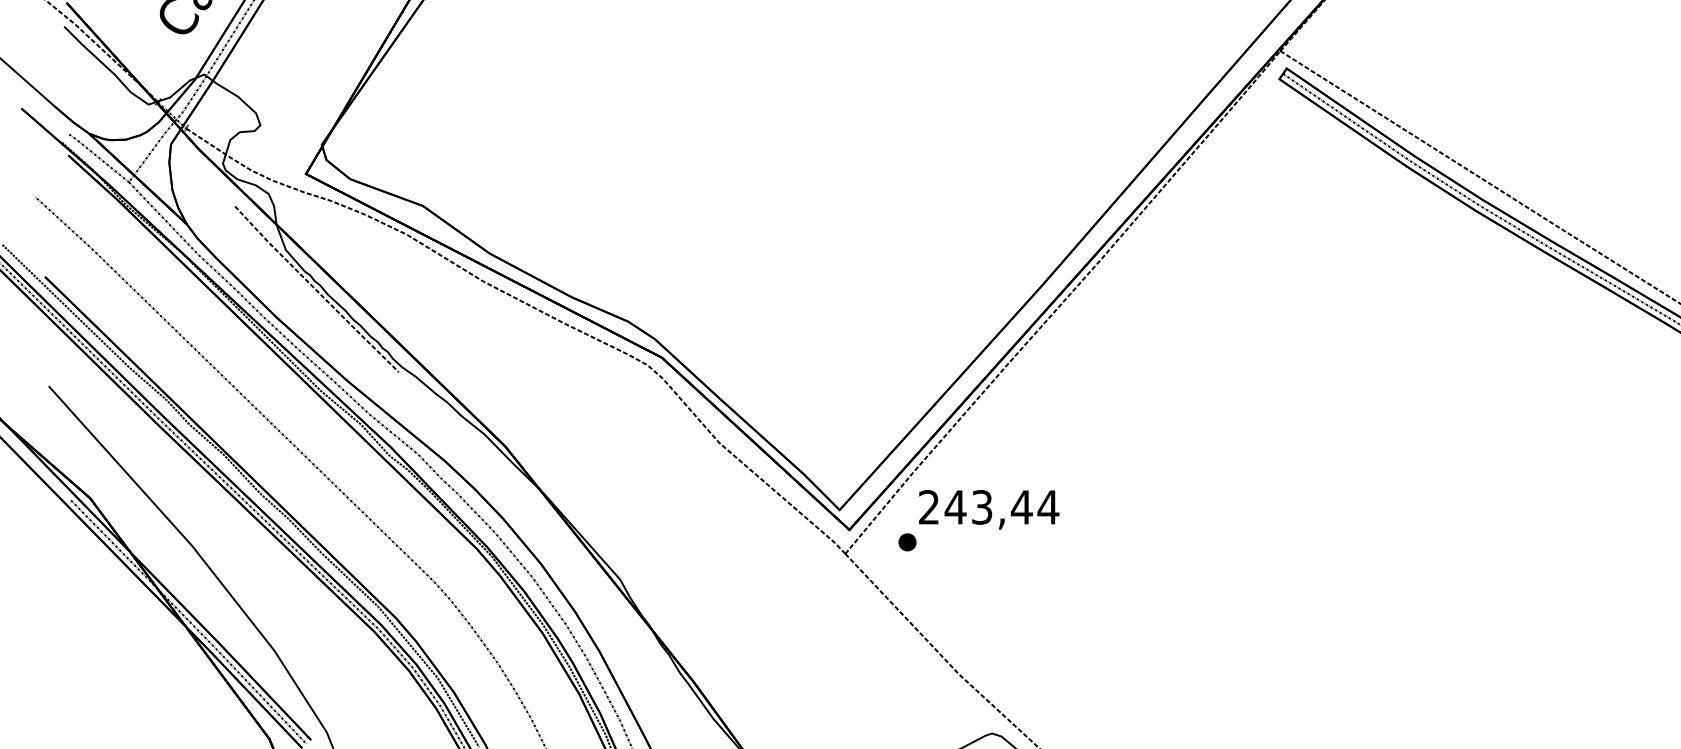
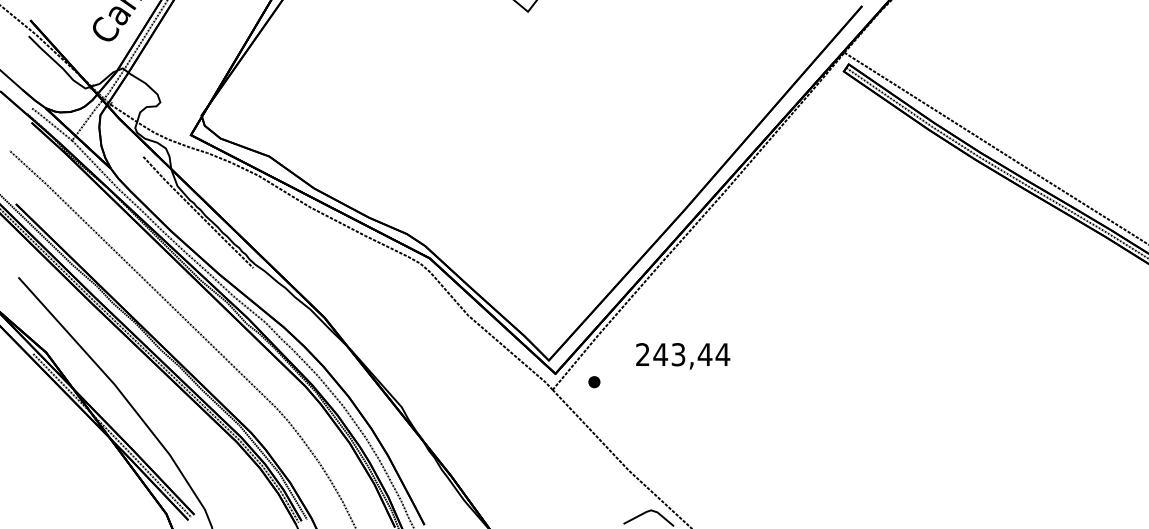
text: (989, 510) -> (683, 356), moved

